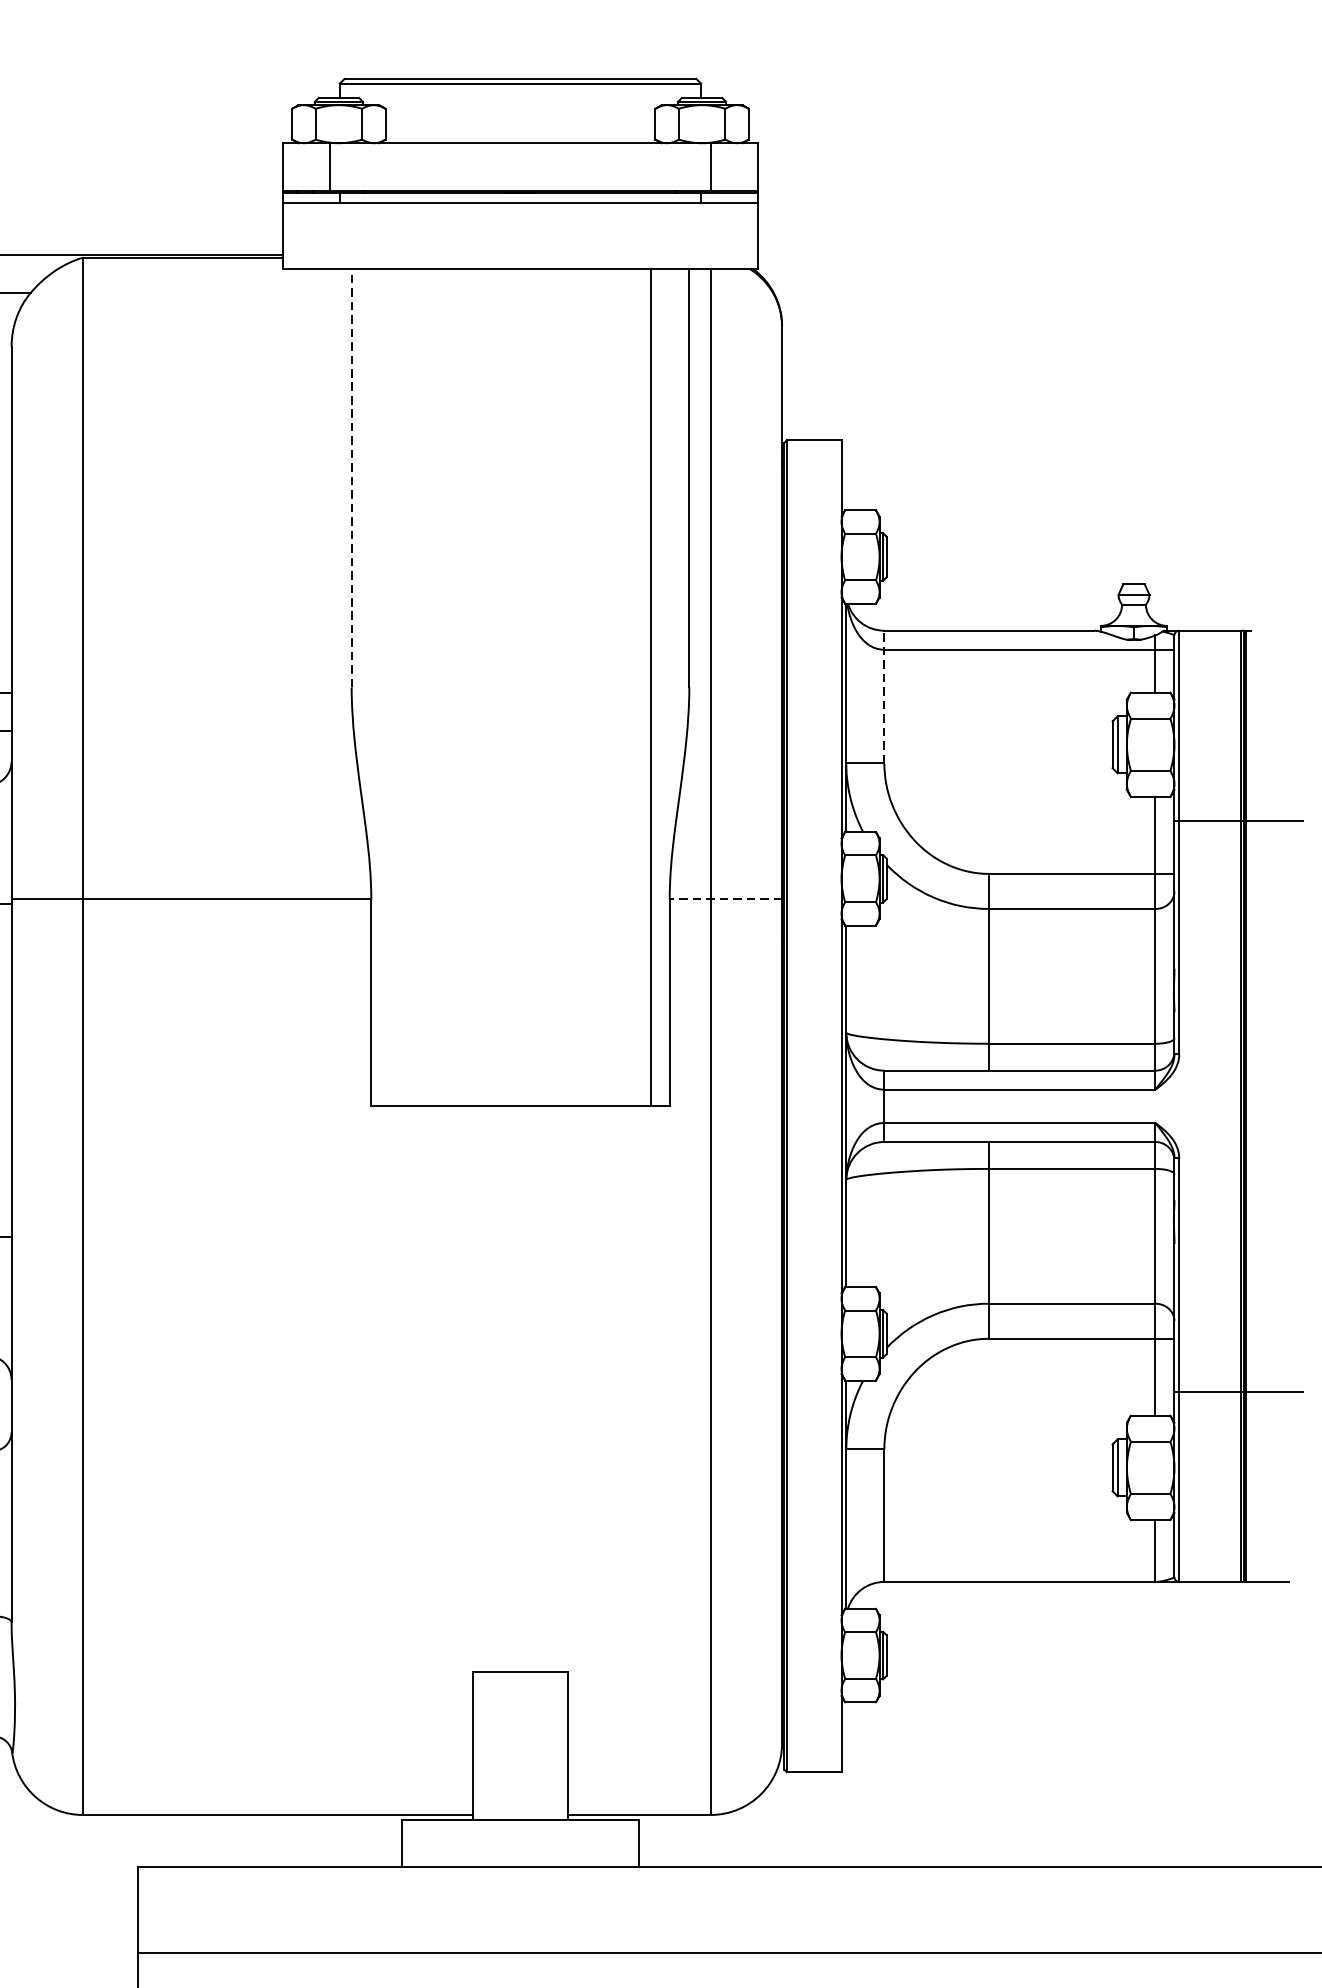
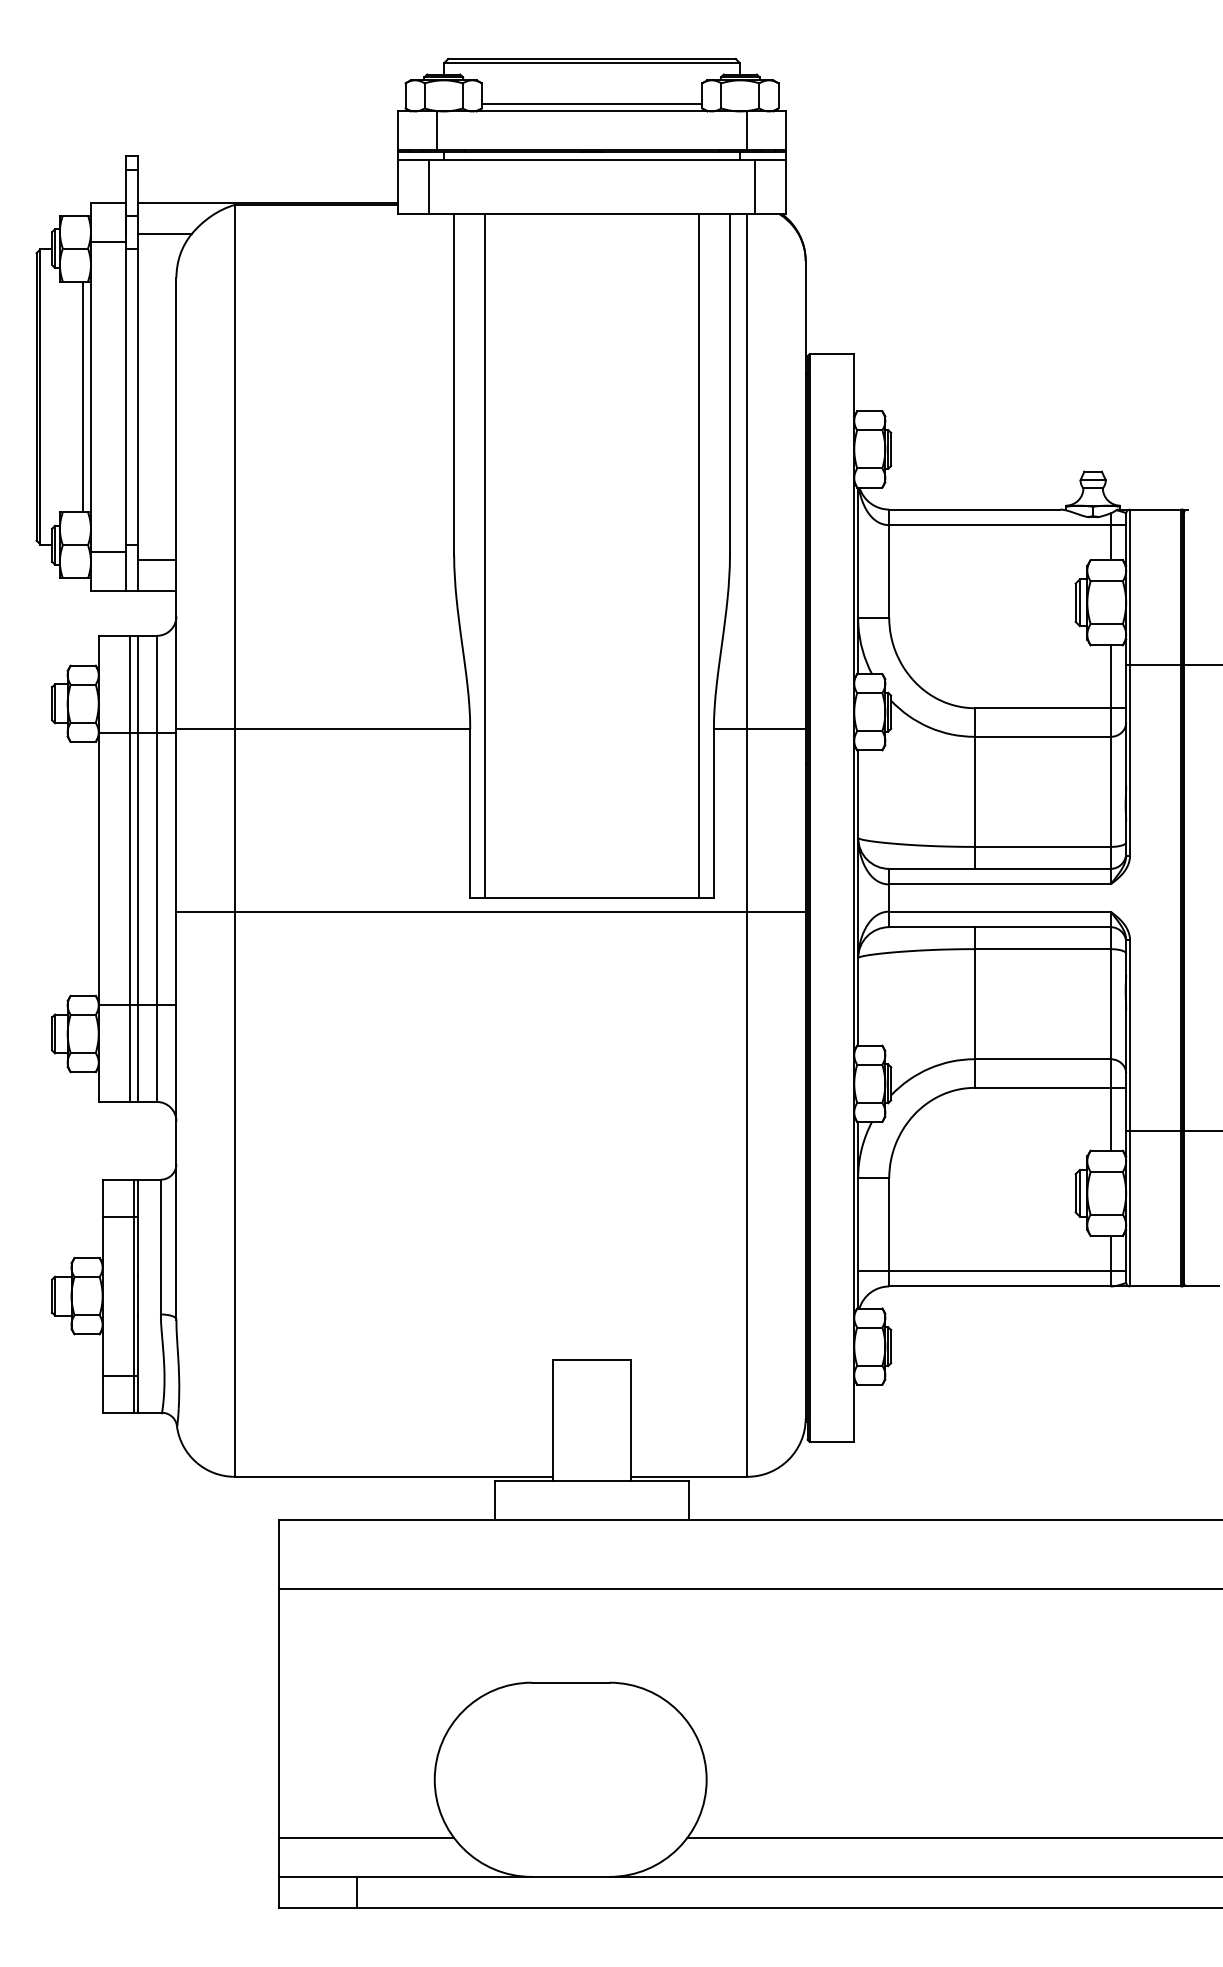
line: (519, 133) -> (591, 103), added
line: (320, 235) -> (428, 186), added
line: (720, 235) -> (755, 186), added
line: (352, 478) -> (454, 385), dashed -> solid
line: (390, 688) -> (485, 556), added
line: (884, 696) -> (889, 563), dashed -> solid
line: (725, 899) -> (759, 729), dashed -> solid
line: (396, 1122) -> (490, 911), added
line: (1010, 1562) -> (992, 1270), added

